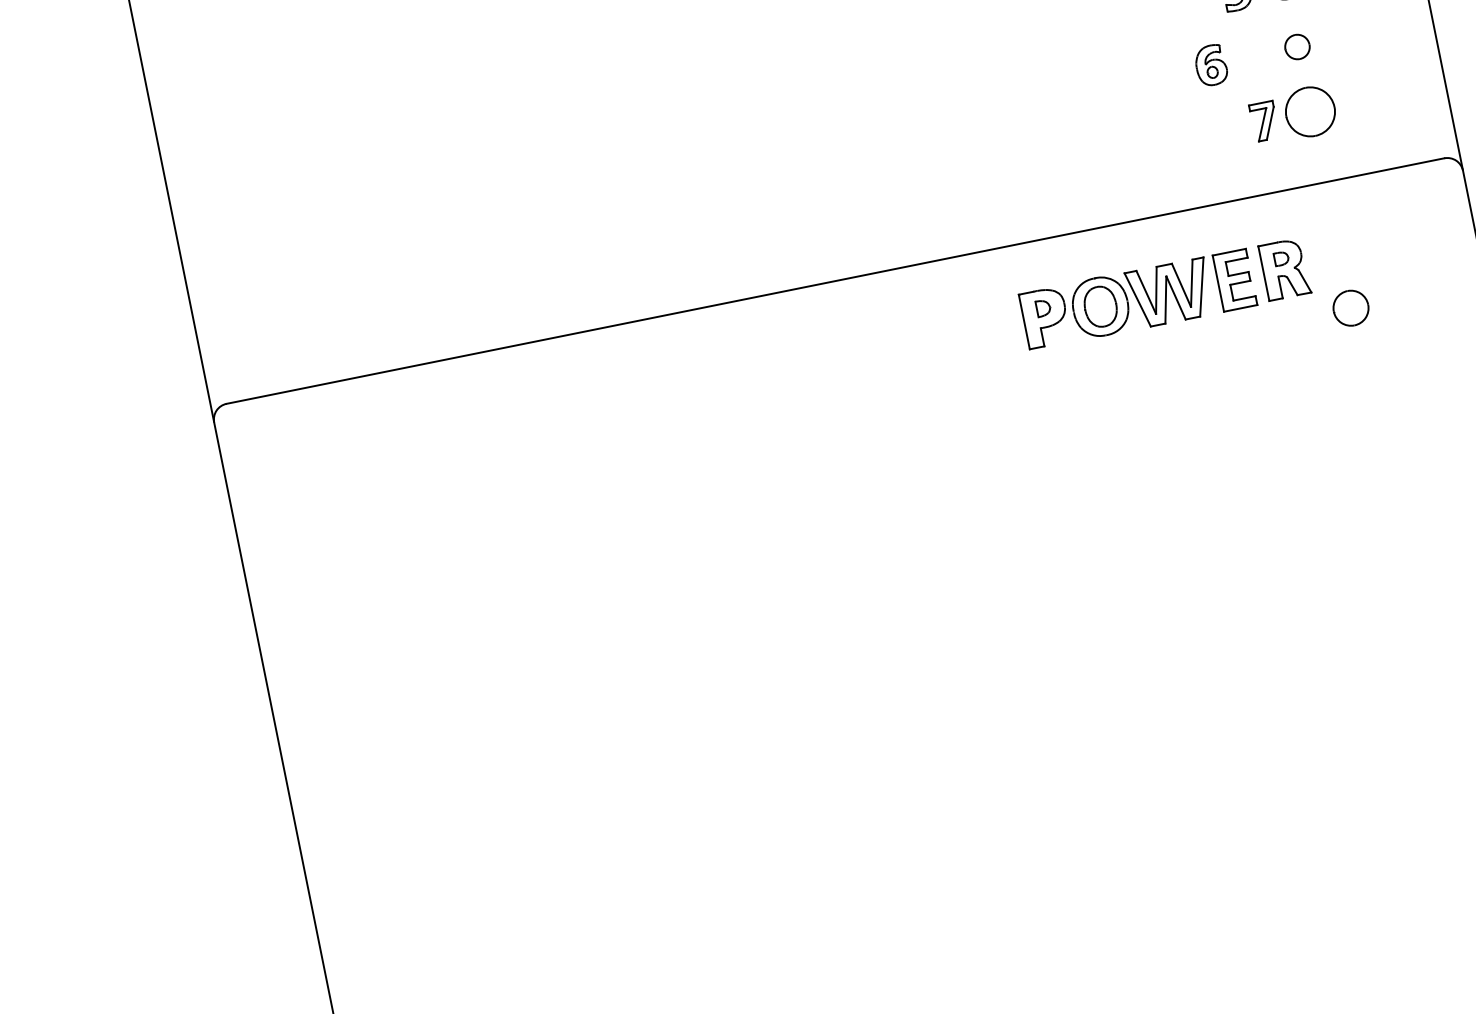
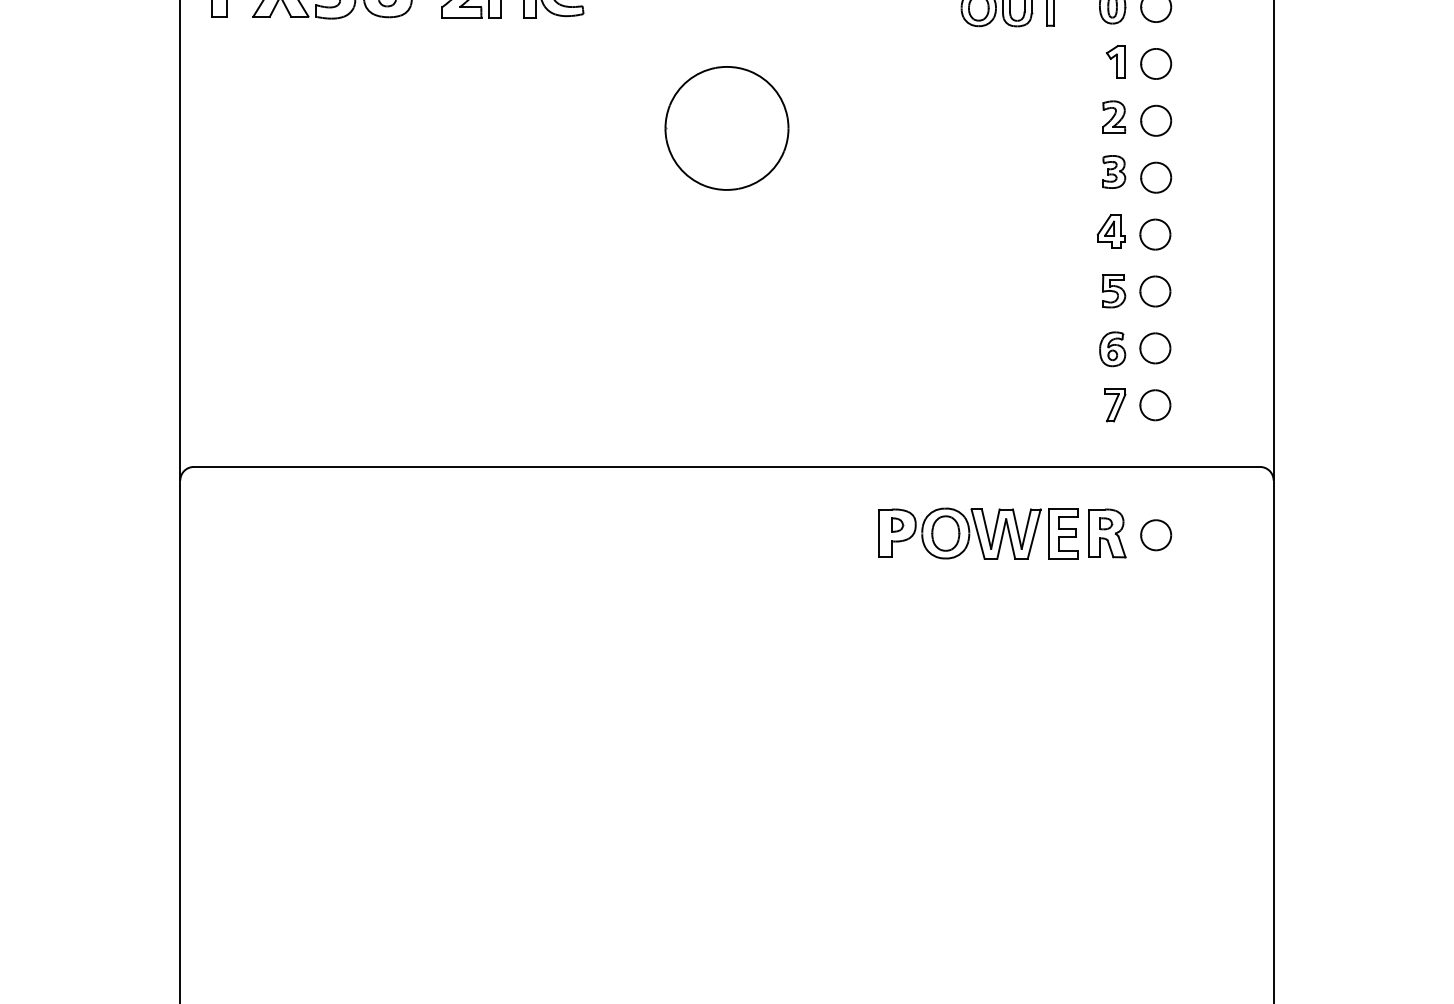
part: (1297, 47) -> (1155, 348), size x1.43
part: (1211, 65) -> (1112, 349), moved
part: (1310, 112) -> (1155, 405), size x0.71
part: (1351, 308) -> (1156, 535), moved

